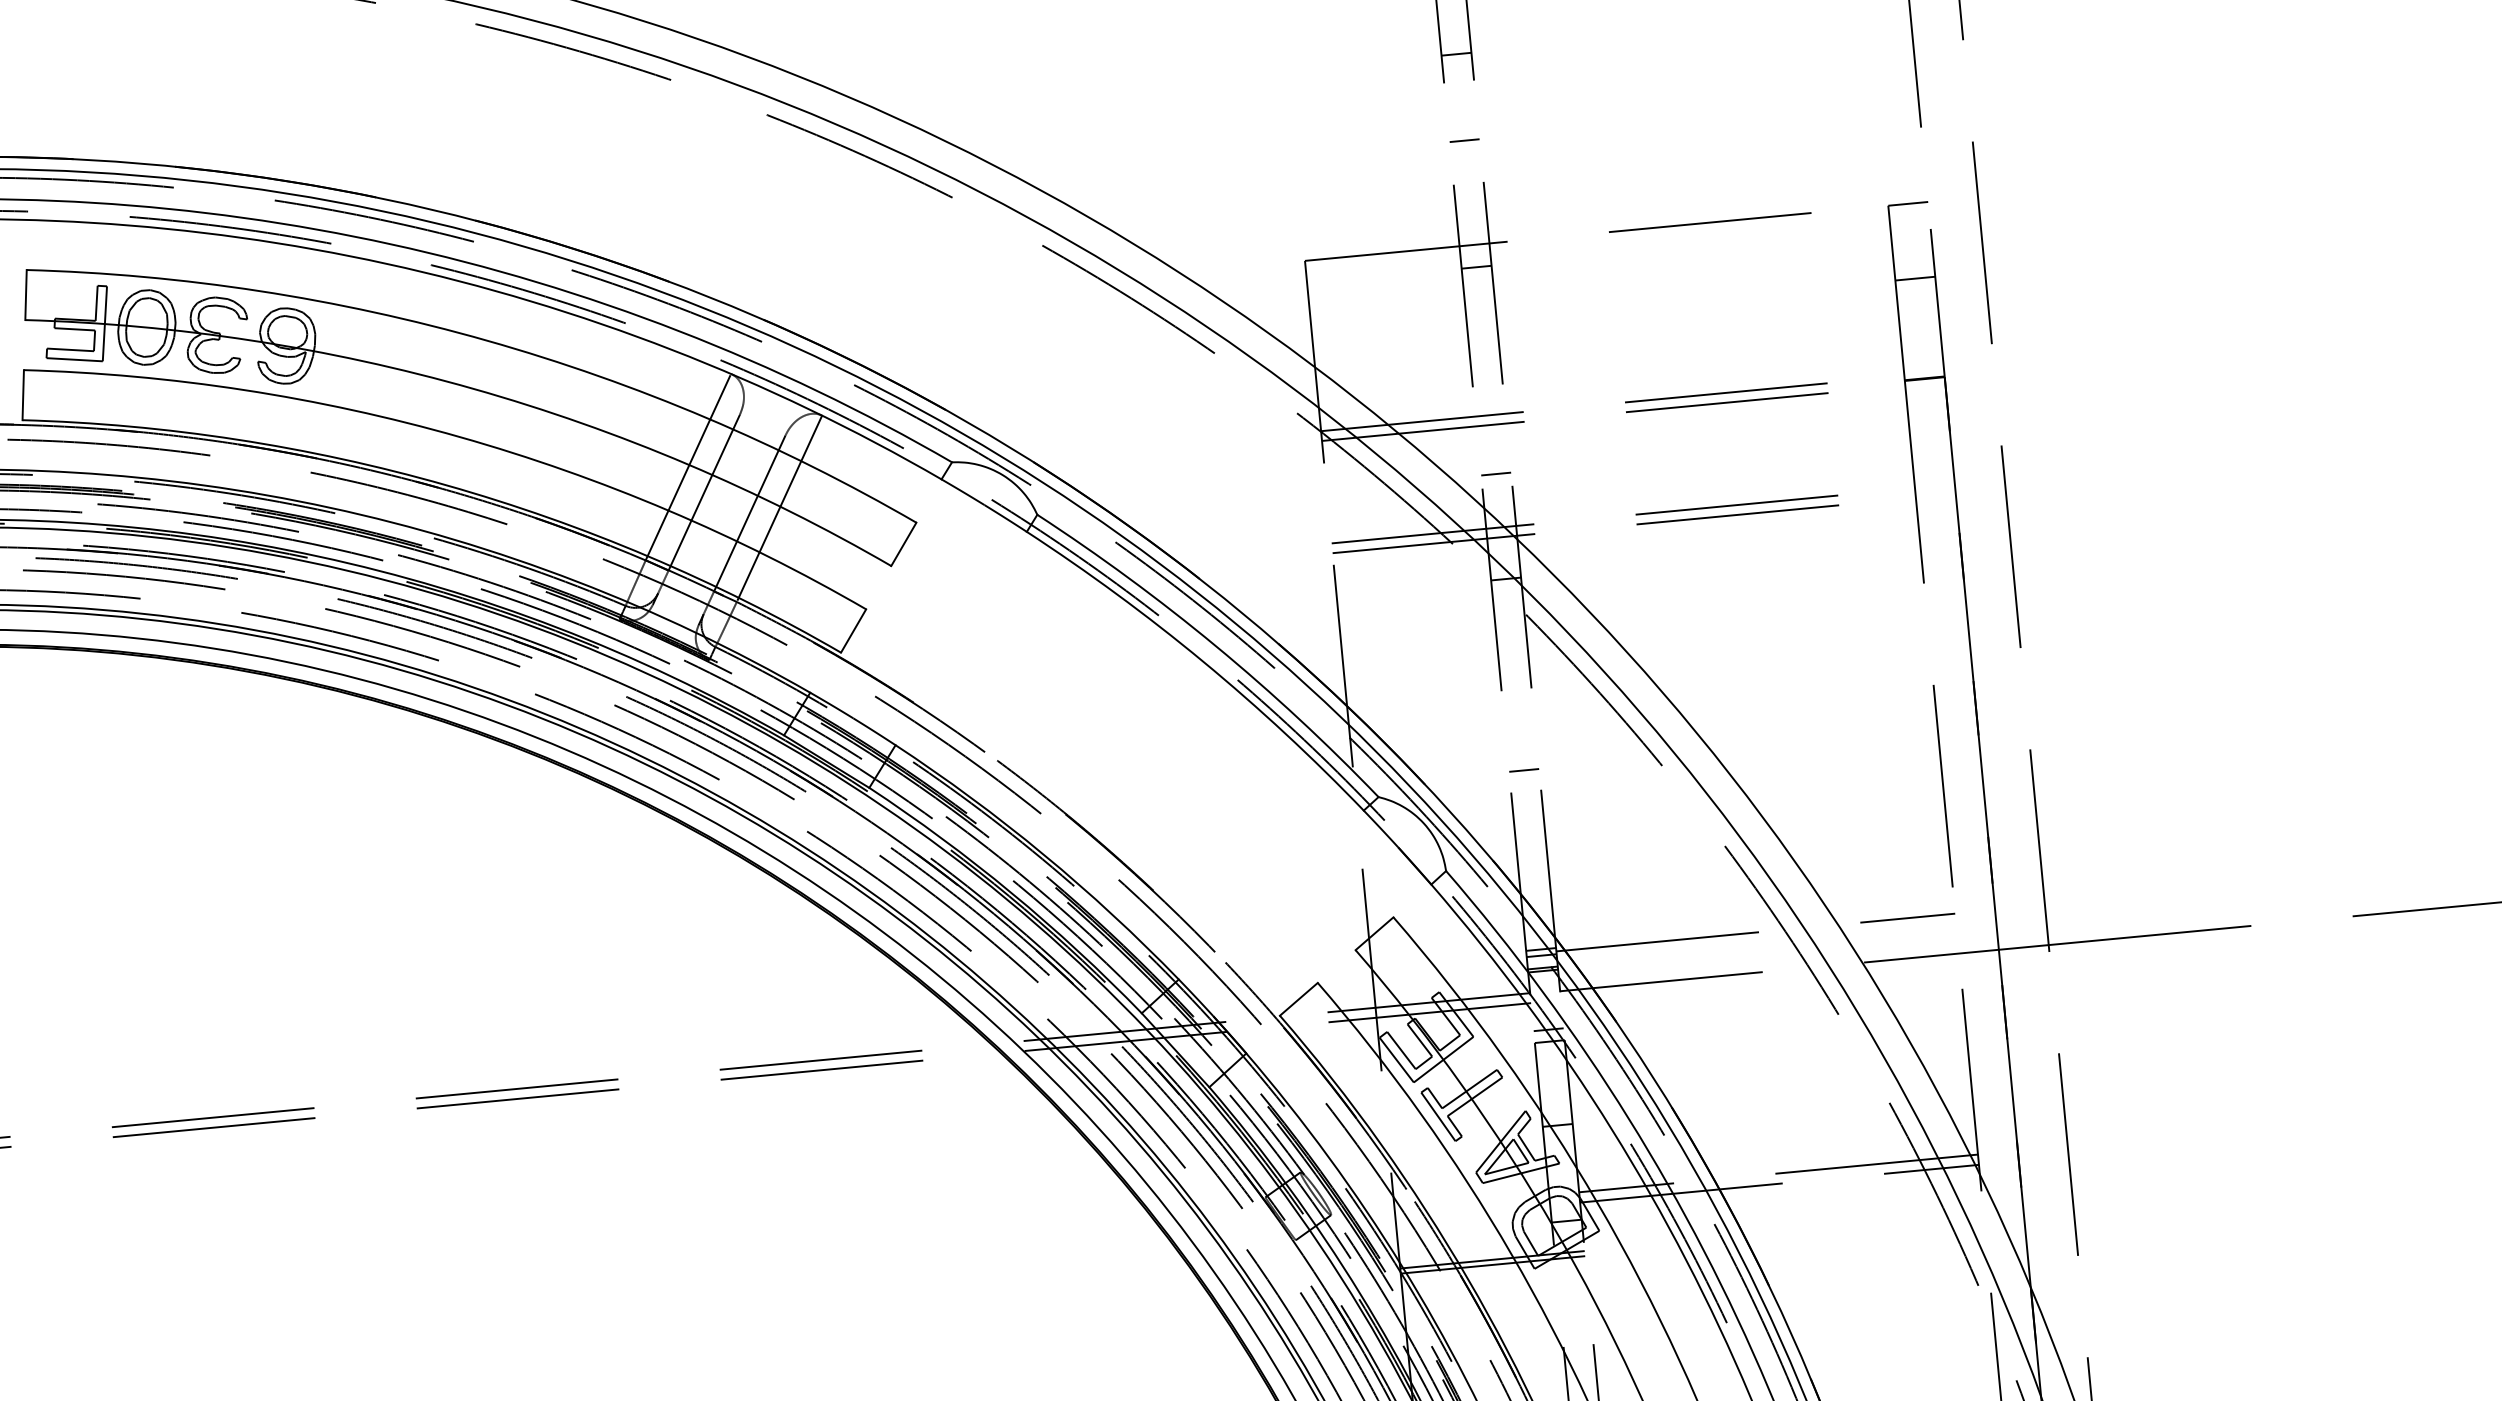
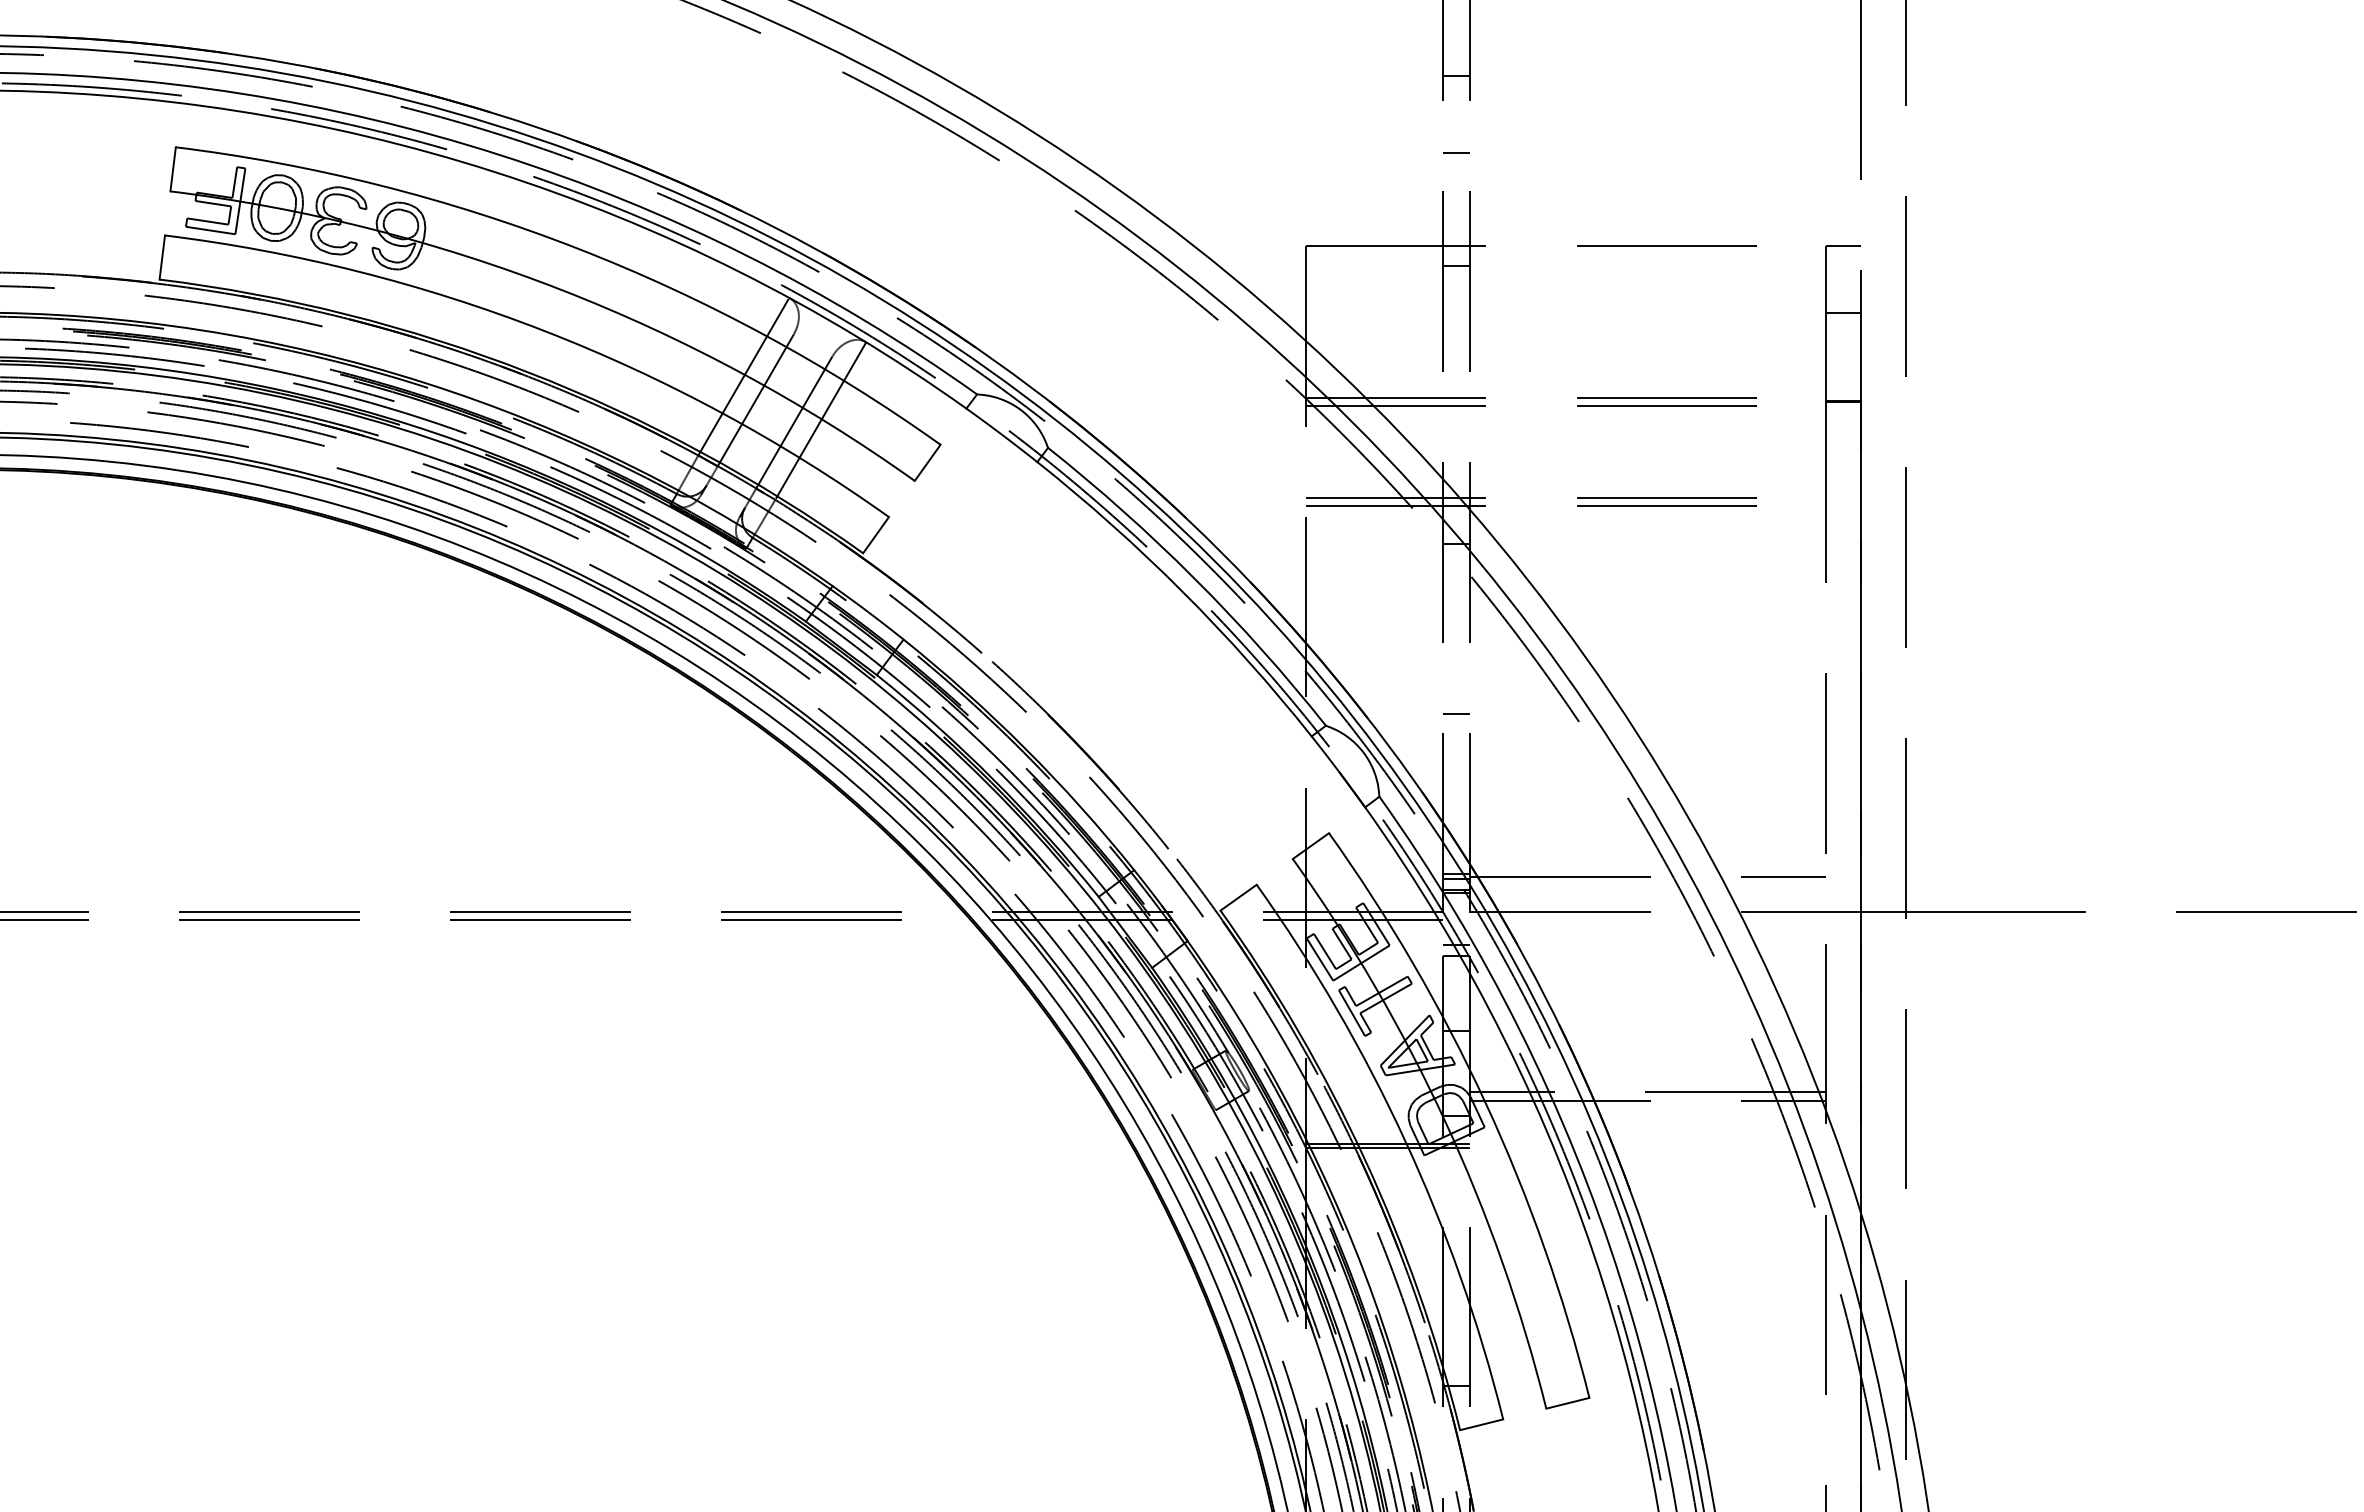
line: (1495, 474) -> (1456, 450), removed

